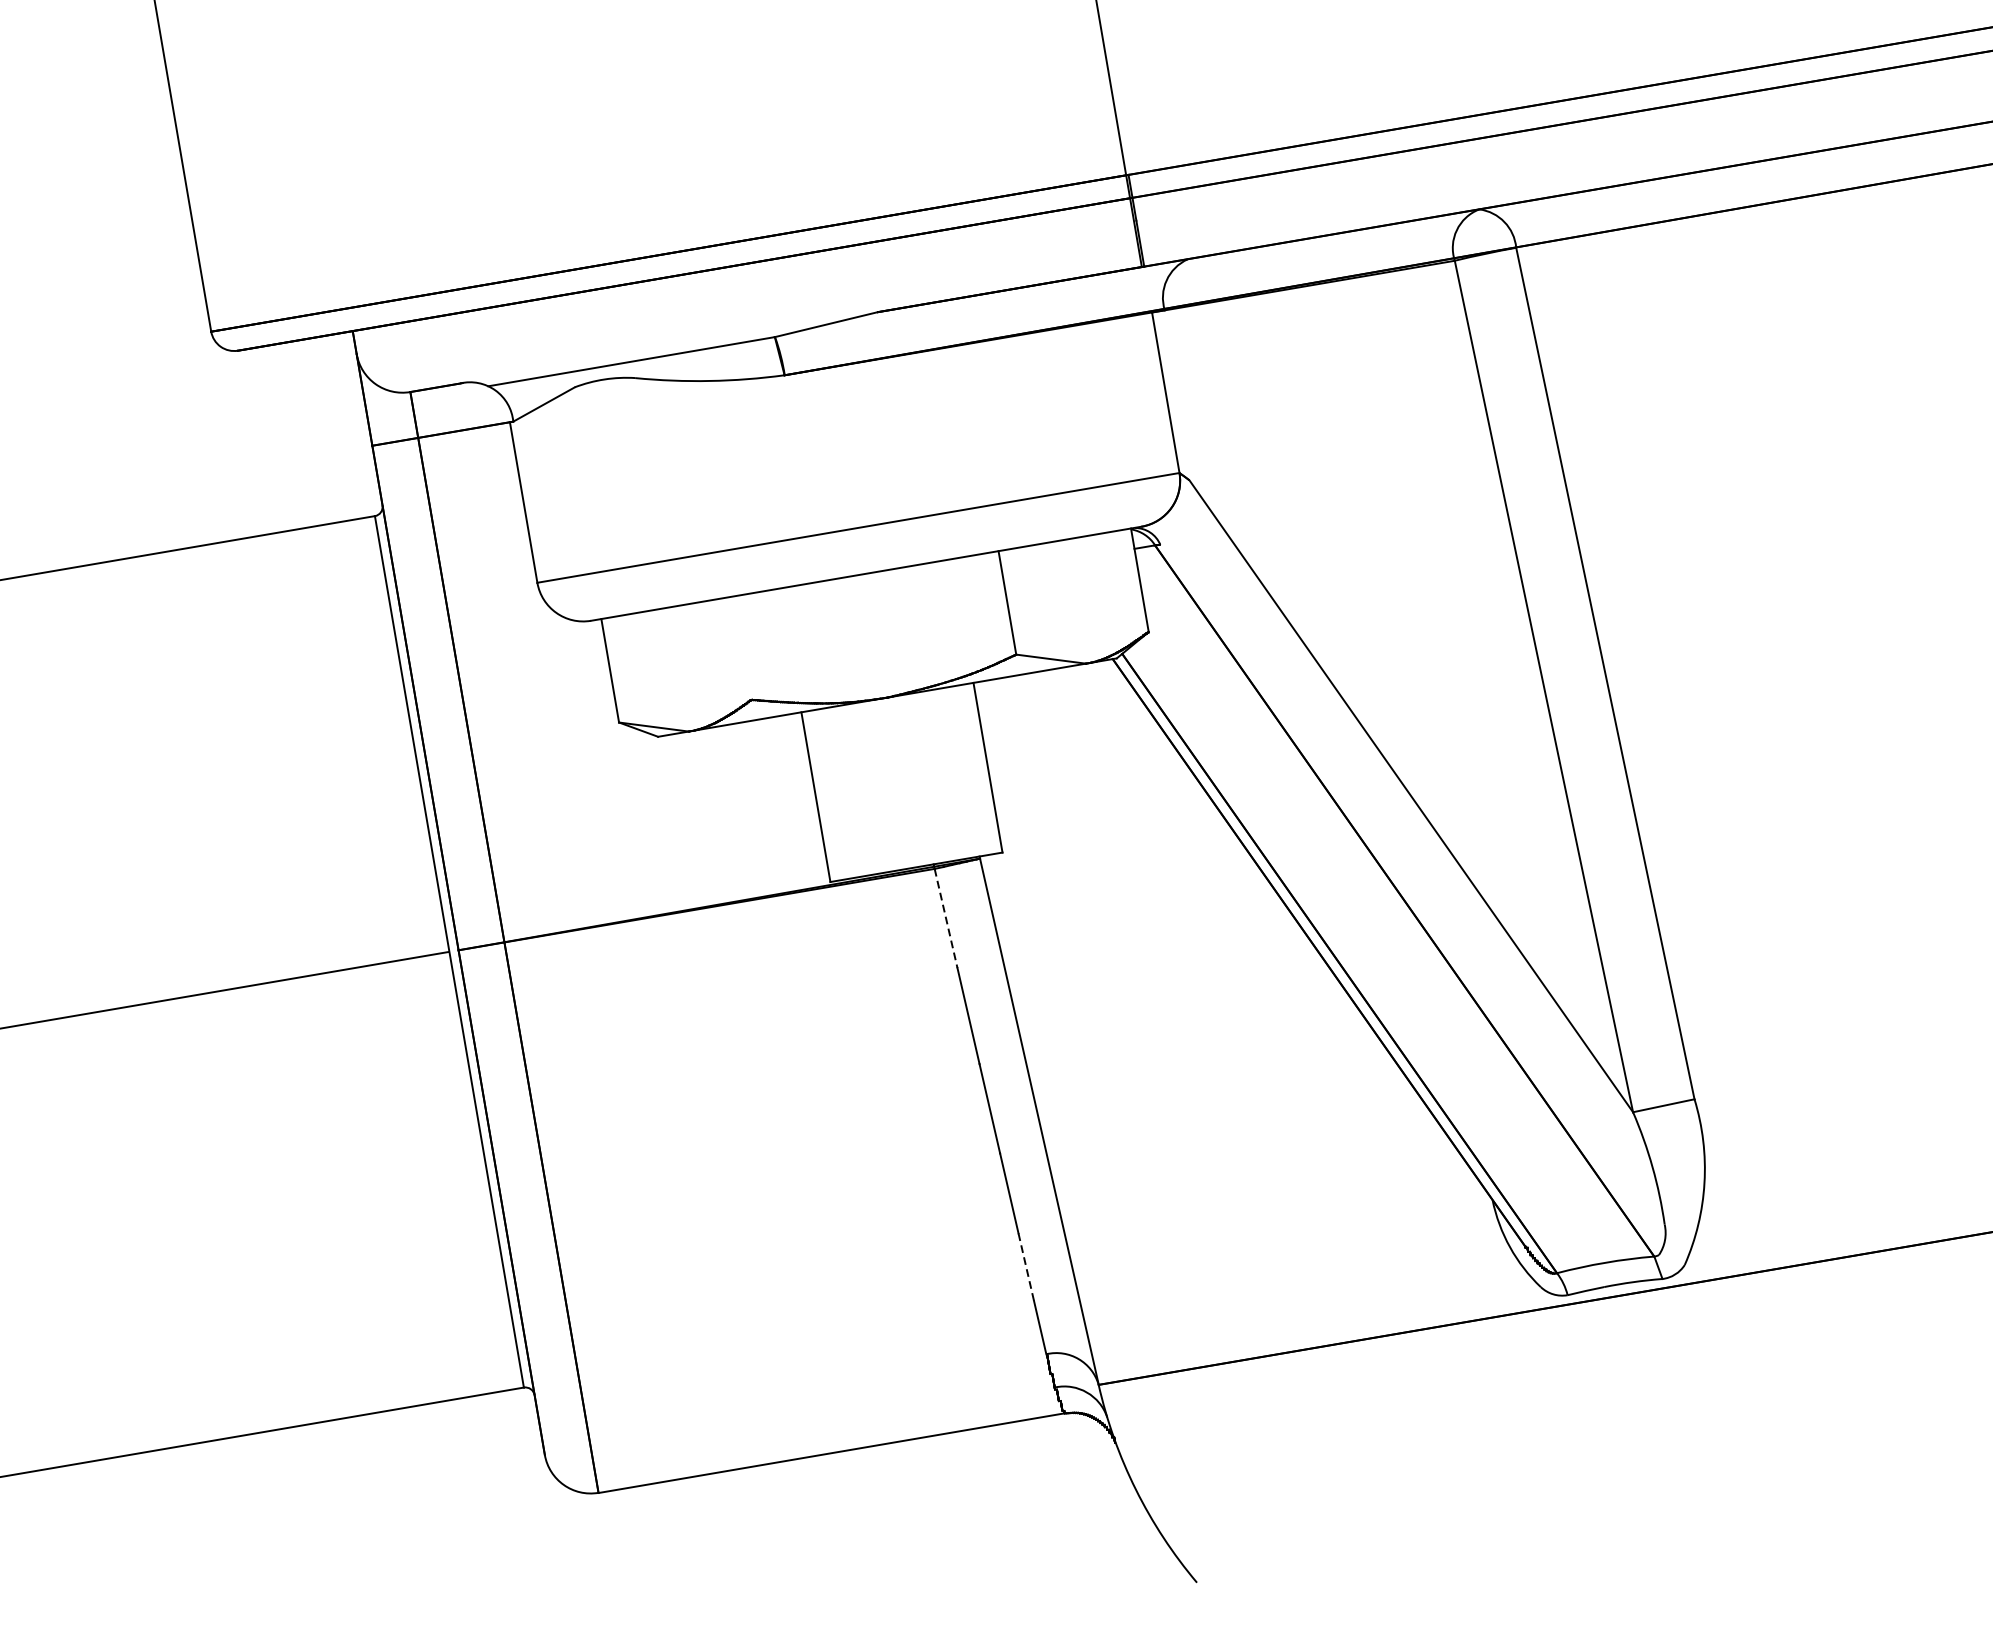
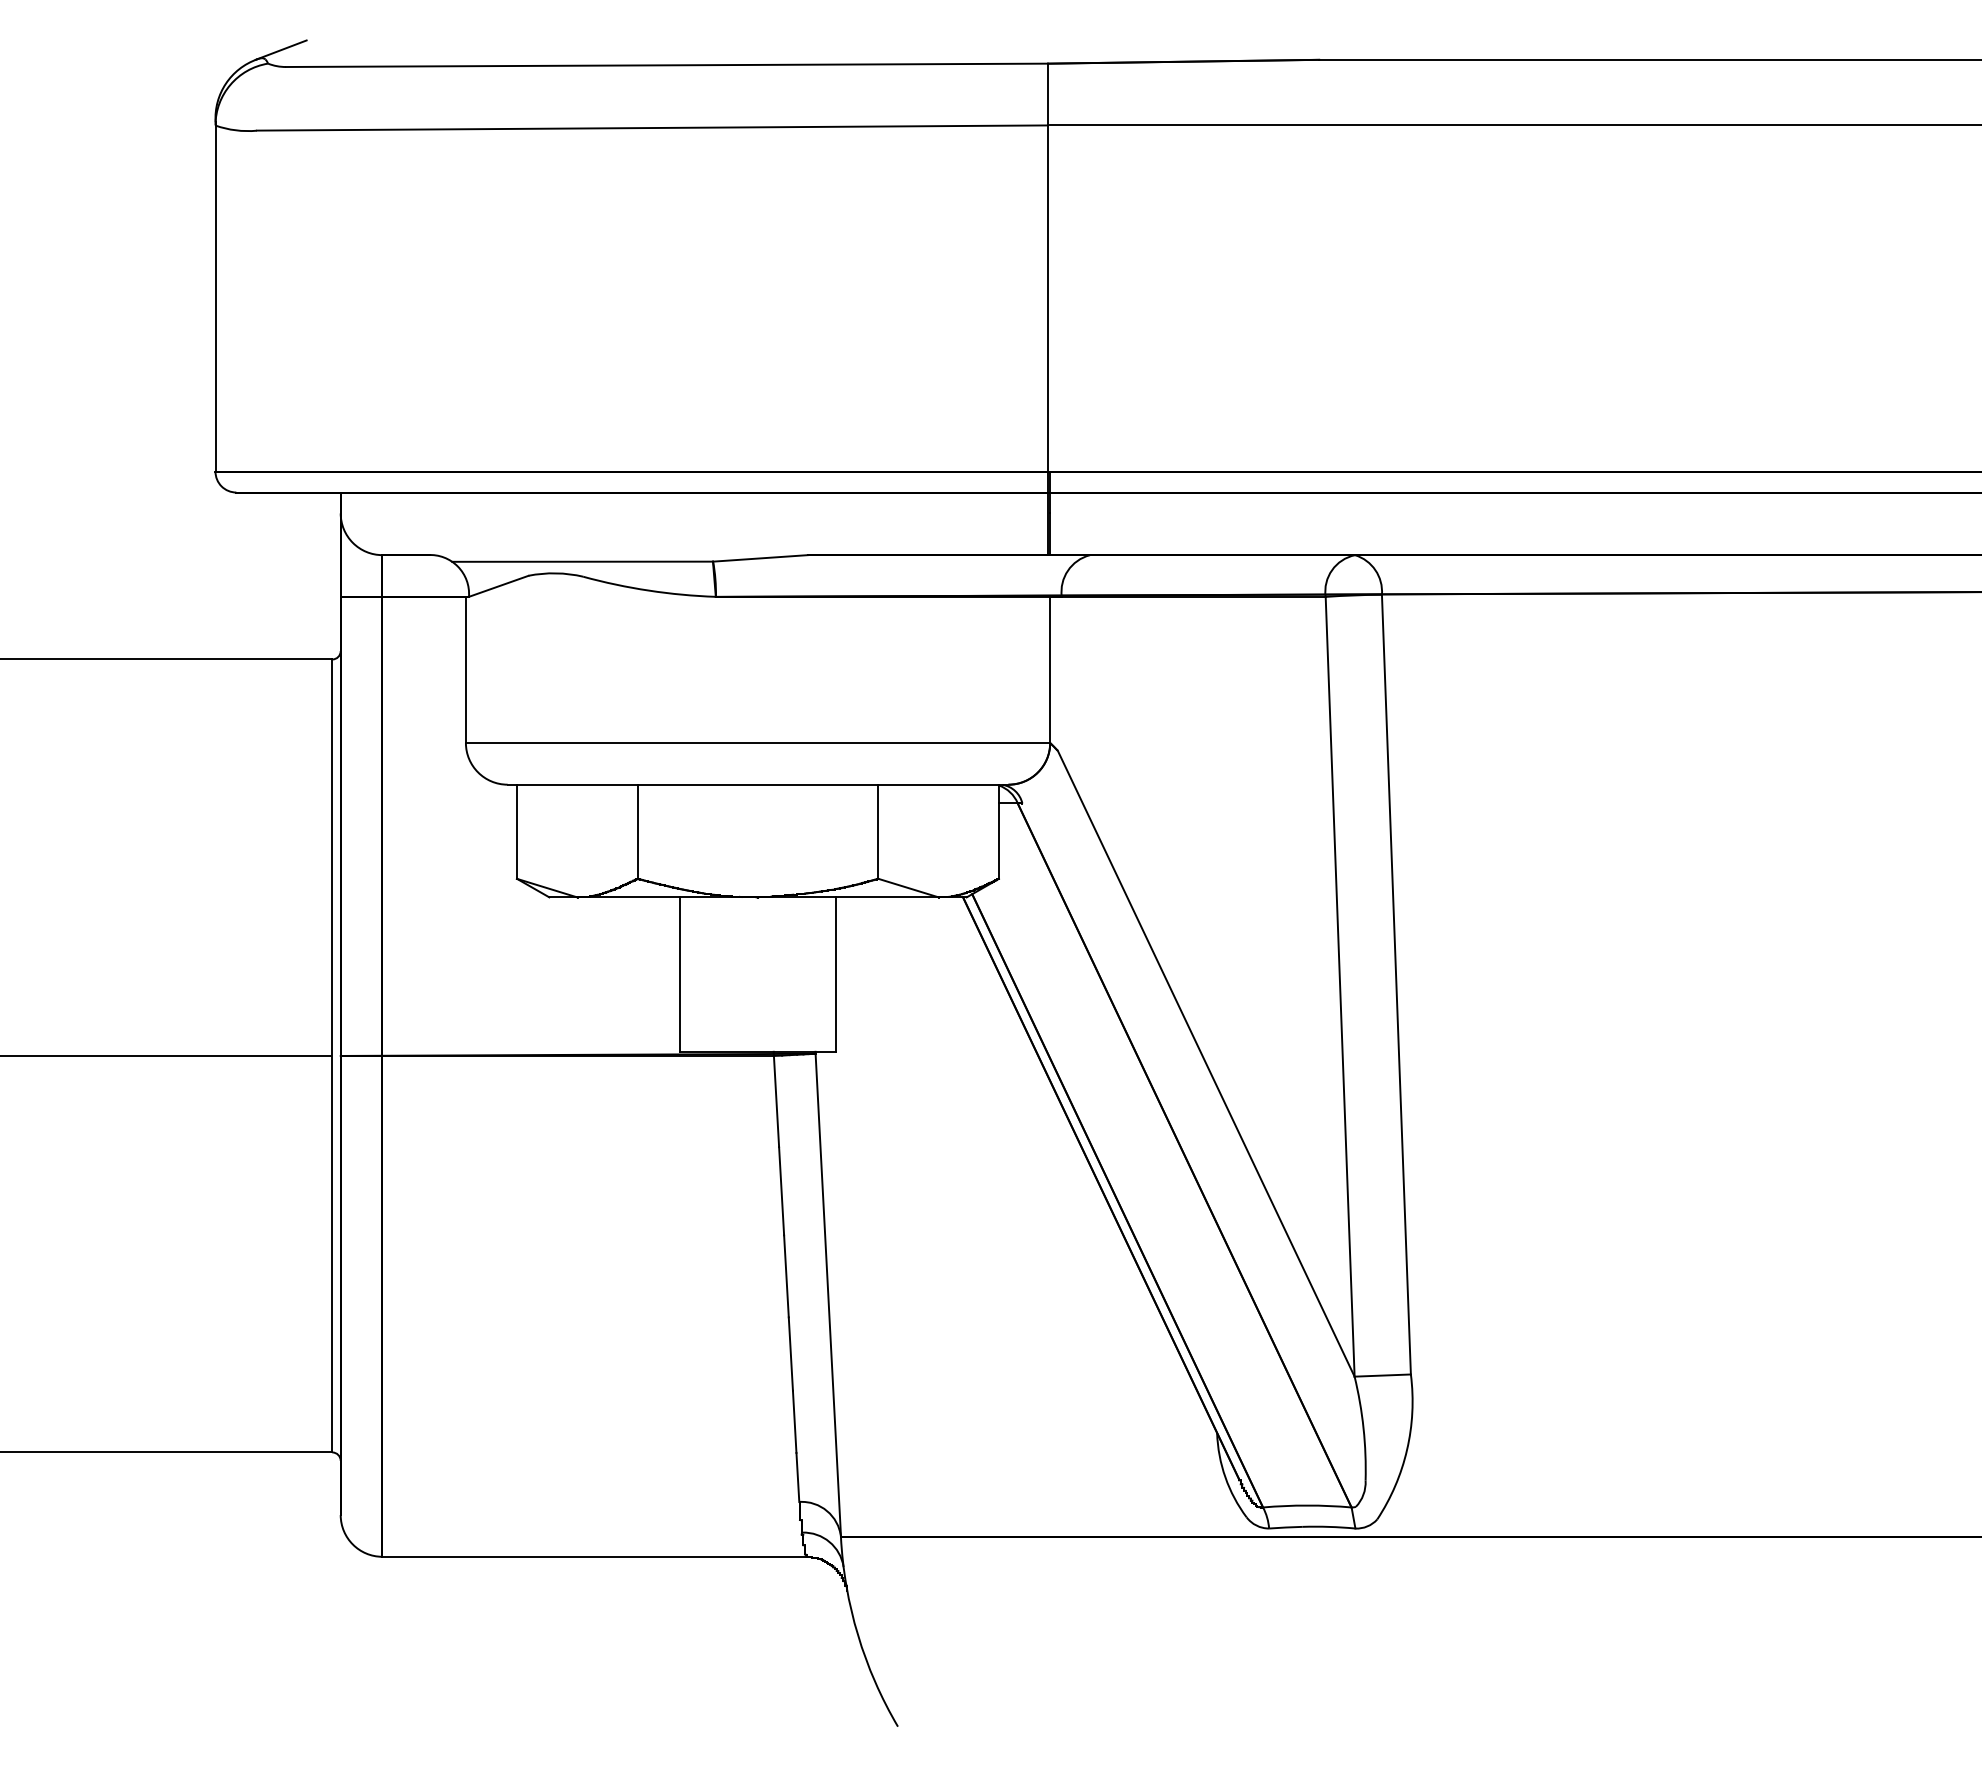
line: (742, 647) -> (637, 831), added
line: (946, 918) -> (776, 1101), dashed -> solid
line: (1026, 1267) -> (794, 1422), dashed -> solid

